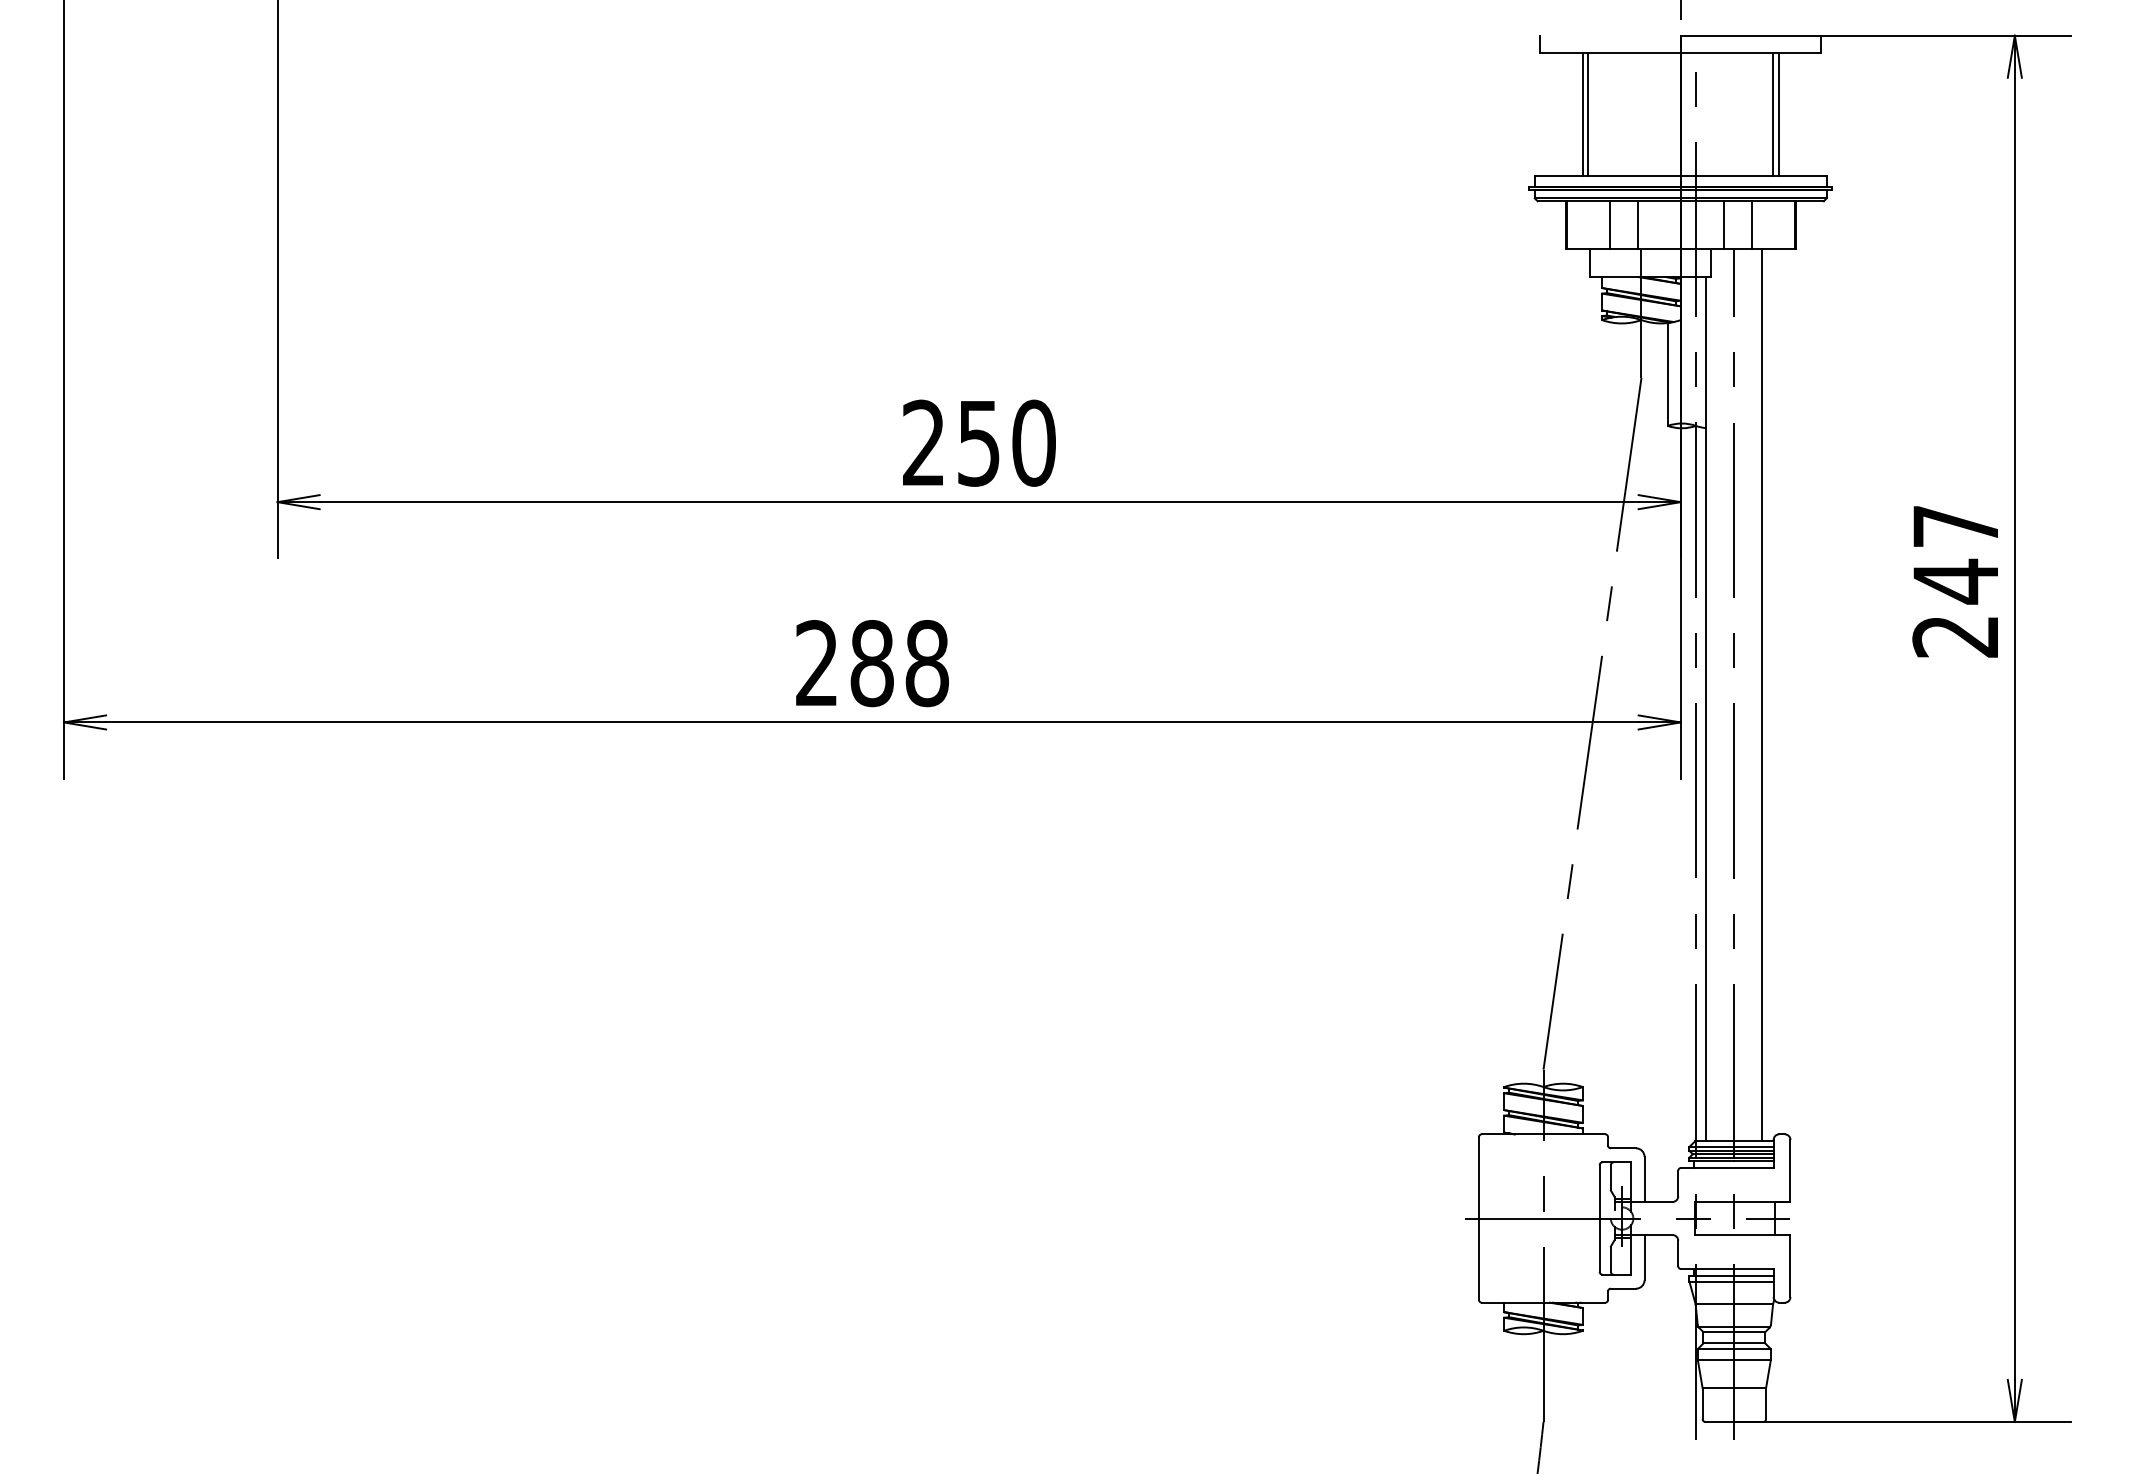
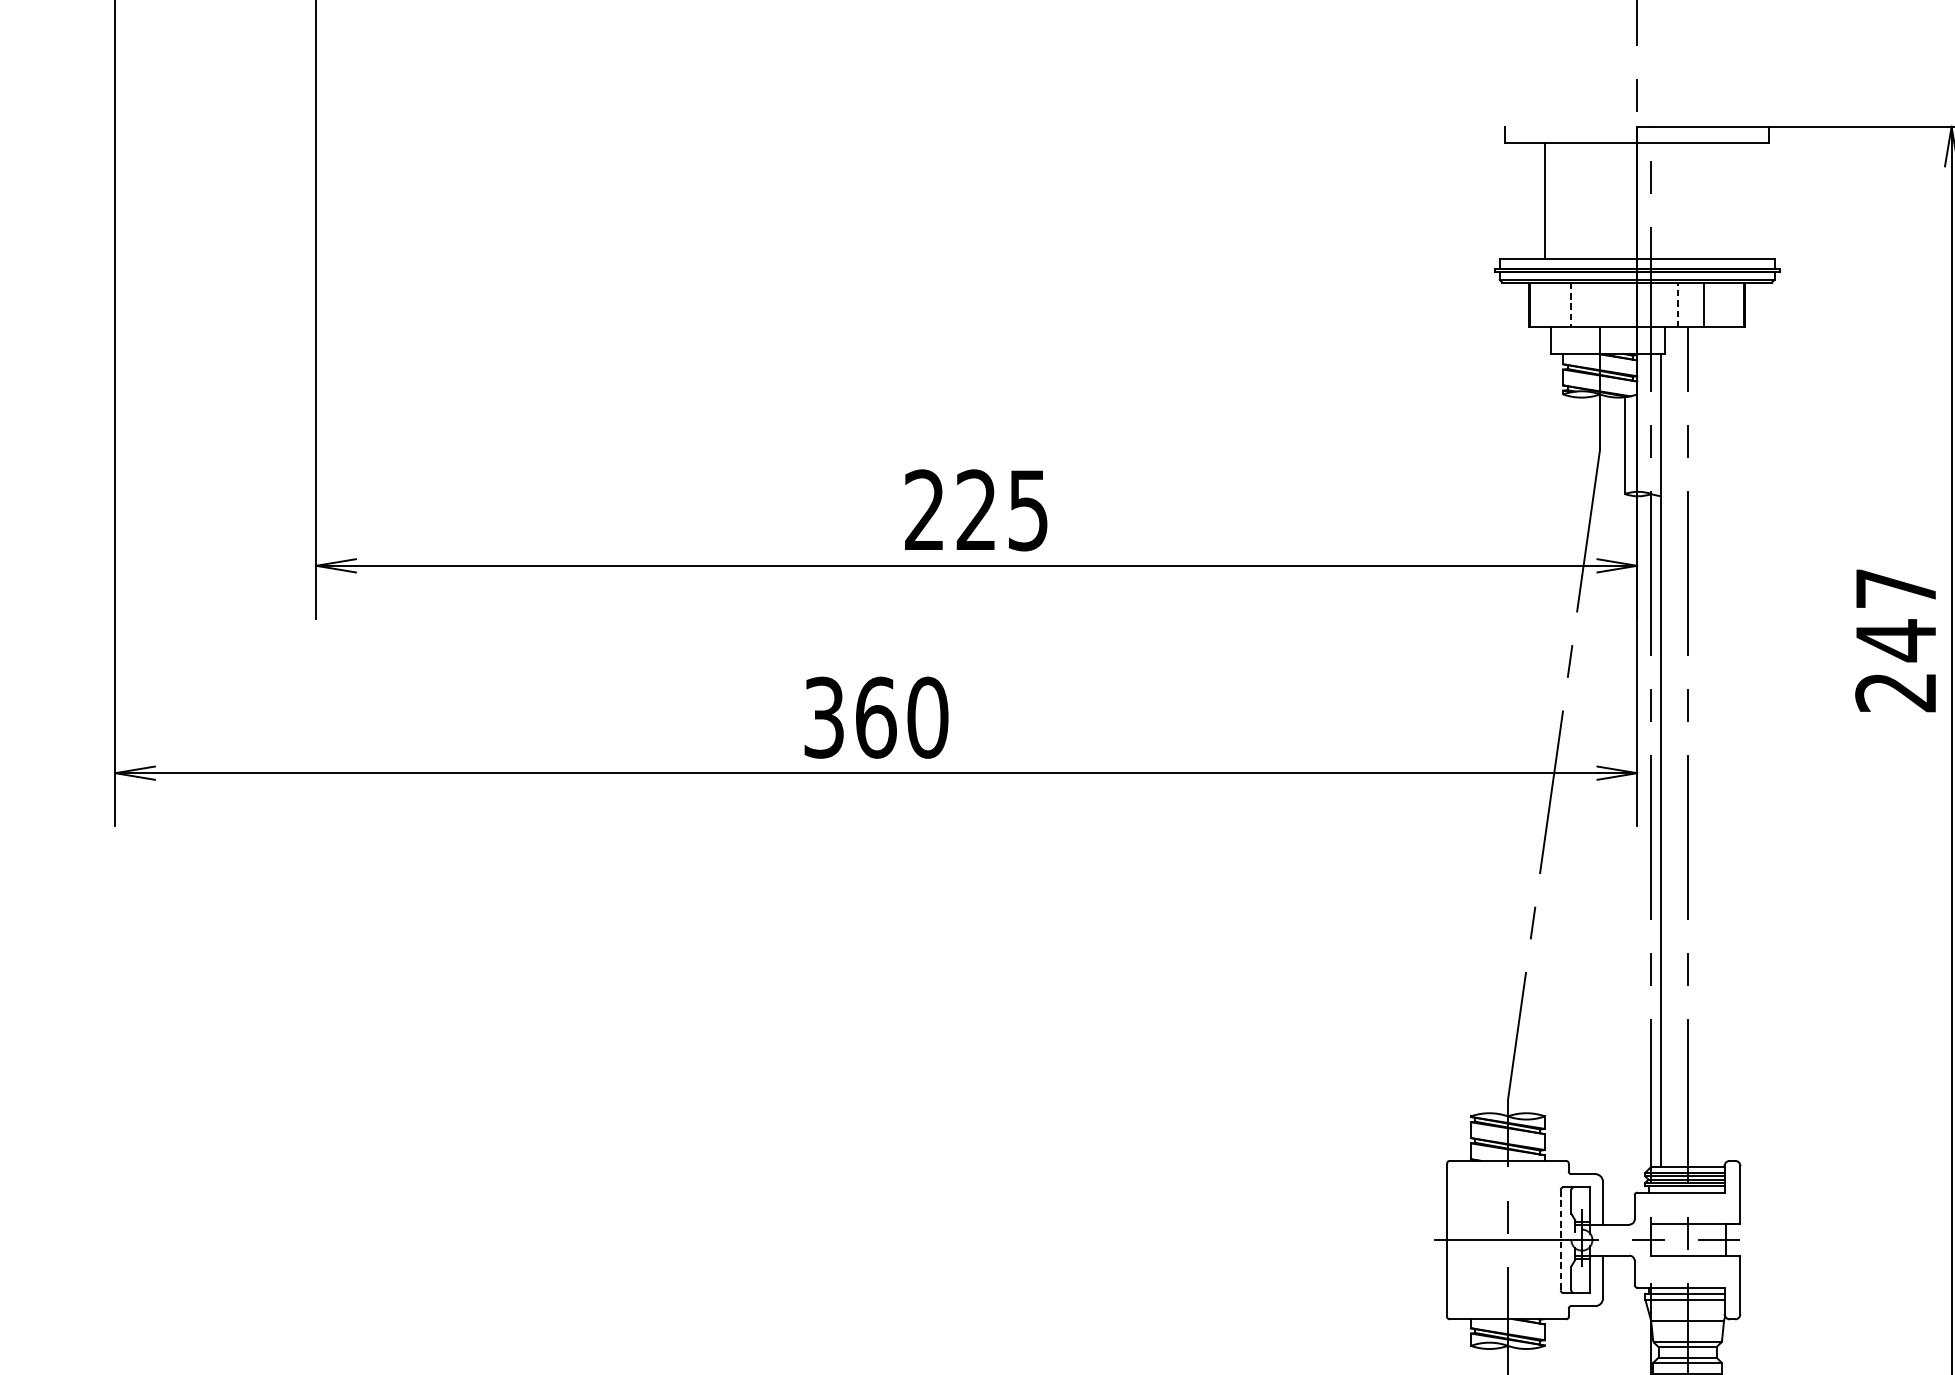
line: (1588, 114) -> (1550, 200), removed
line: (1773, 114) -> (1724, 200), removed
line: (1778, 114) -> (1729, 200), removed
line: (1637, 224) -> (1596, 304), removed
line: (1610, 225) -> (1571, 305), solid -> dashed
line: (1723, 225) -> (1677, 305), solid -> dashed
text: (1006, 442) -> (1002, 509), 250 -> 225
text: (872, 663) -> (876, 717), 288 -> 360
line: (1762, 694) -> (1714, 746), removed
line: (1599, 1219) -> (1560, 1241), solid -> dashed

